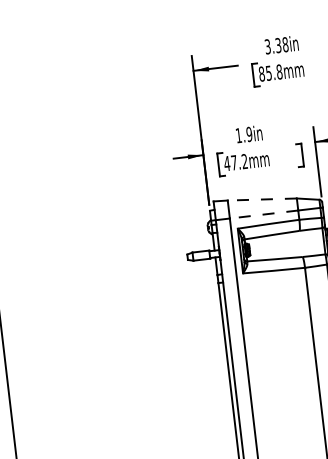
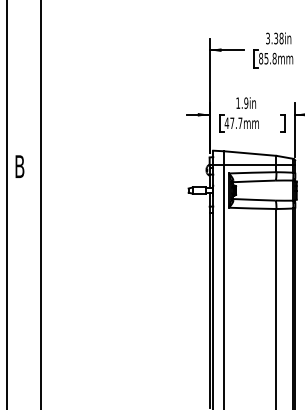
text: (244, 160) -> (240, 122), 47.2mm -> 47.7mm
line: (261, 199) -> (249, 153), dashed -> solid
line: (263, 215) -> (249, 165), dashed -> solid

